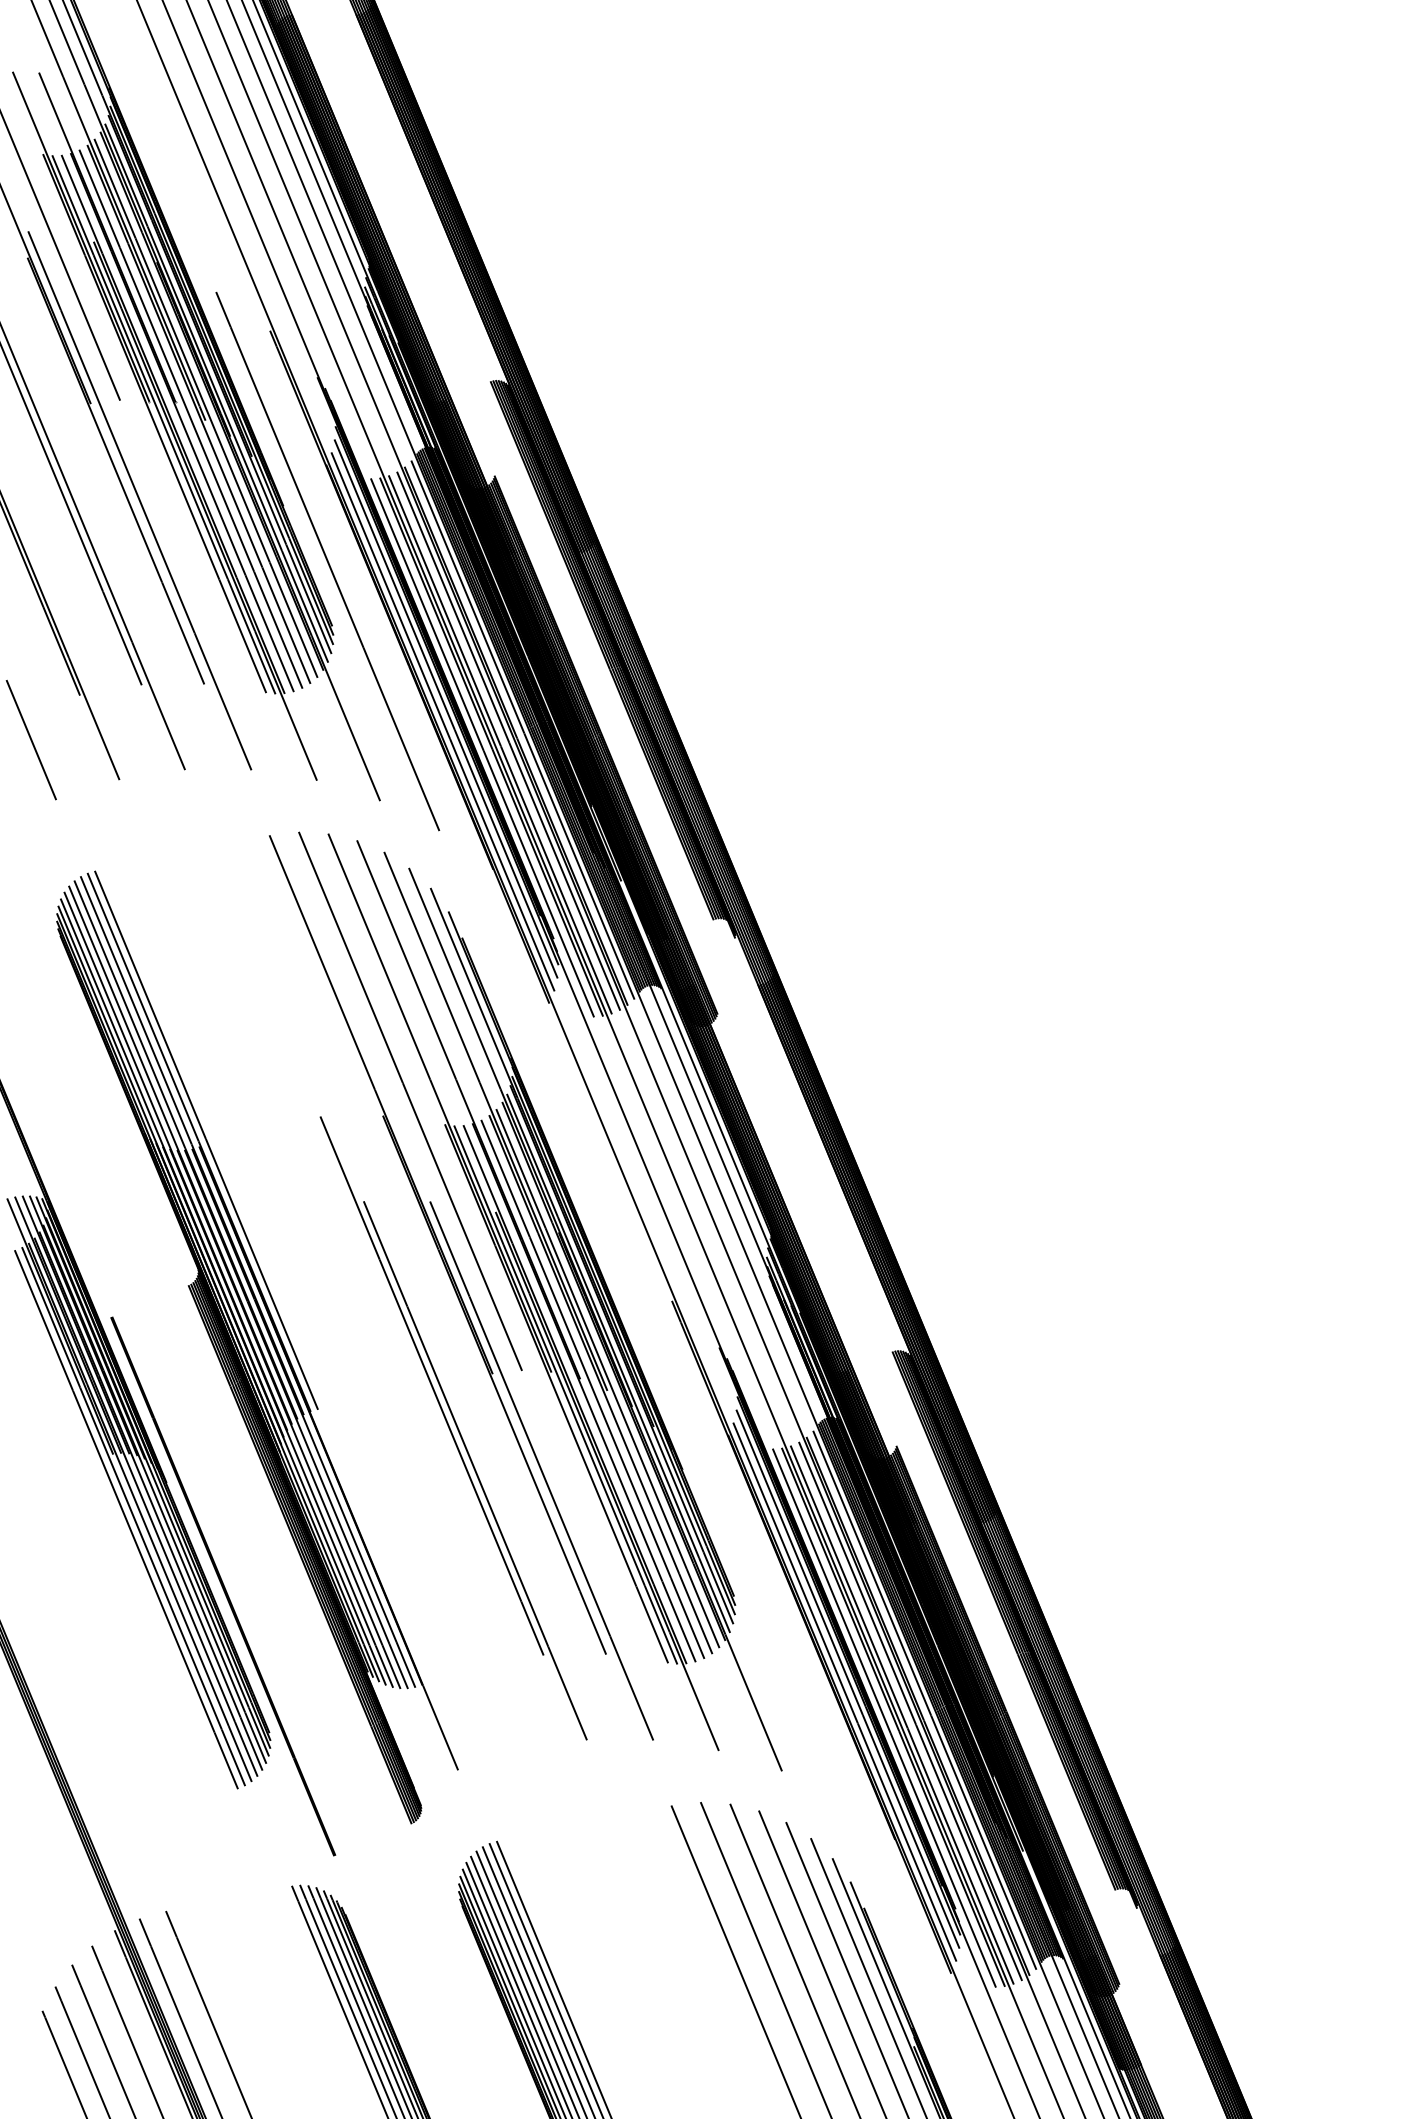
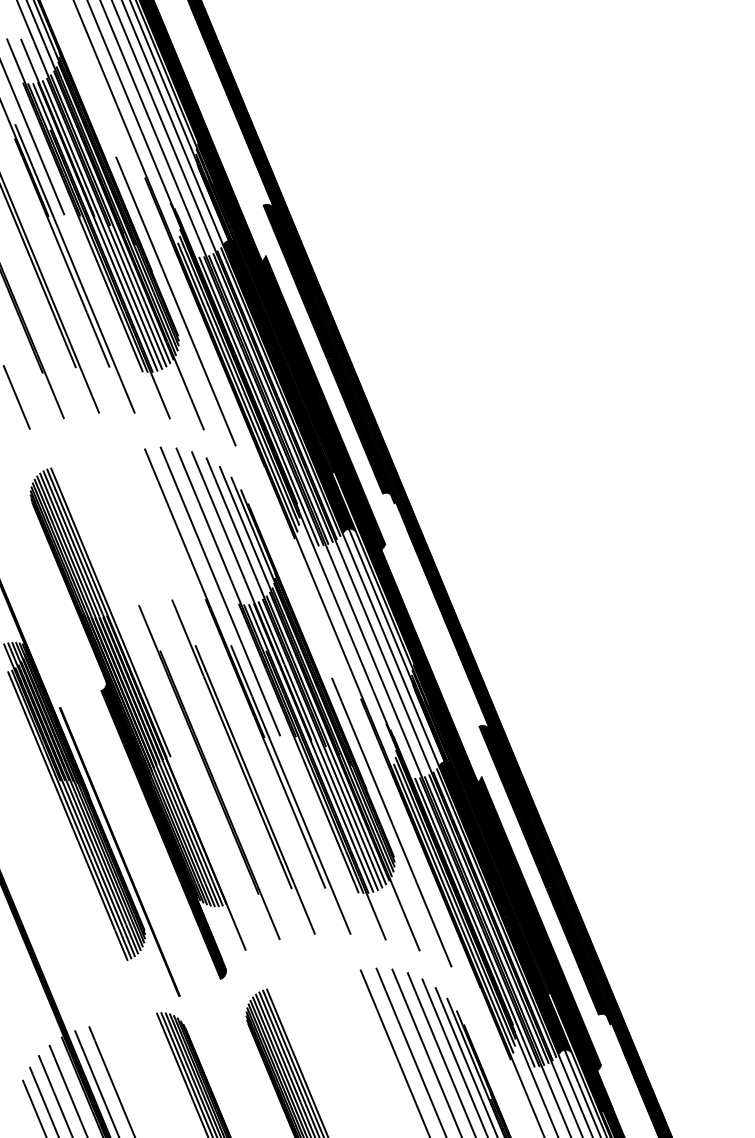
part: (390, 1438) -> (209, 772), added
line: (729, 1531) -> (391, 822), added

